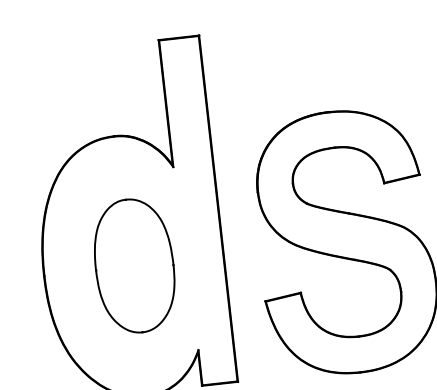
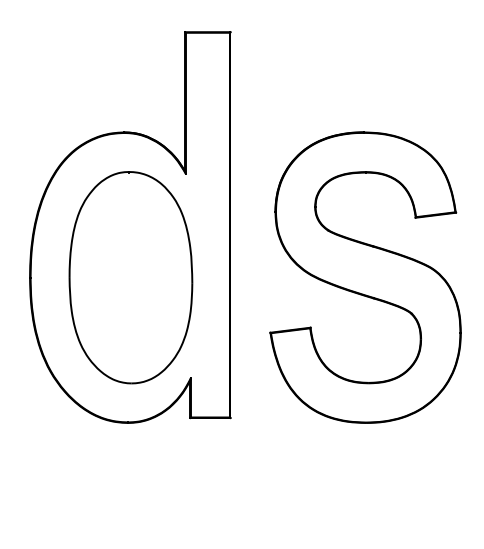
part: (134, 265) -> (130, 277), size x1.43

